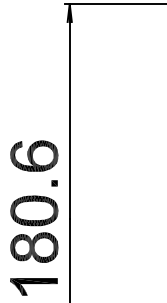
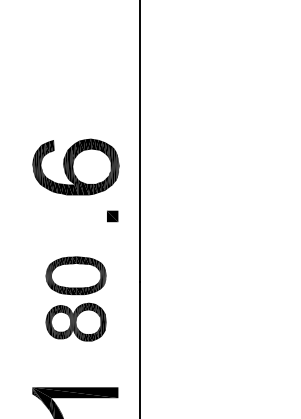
part: (34, 228) -> (76, 297), size x0.7

